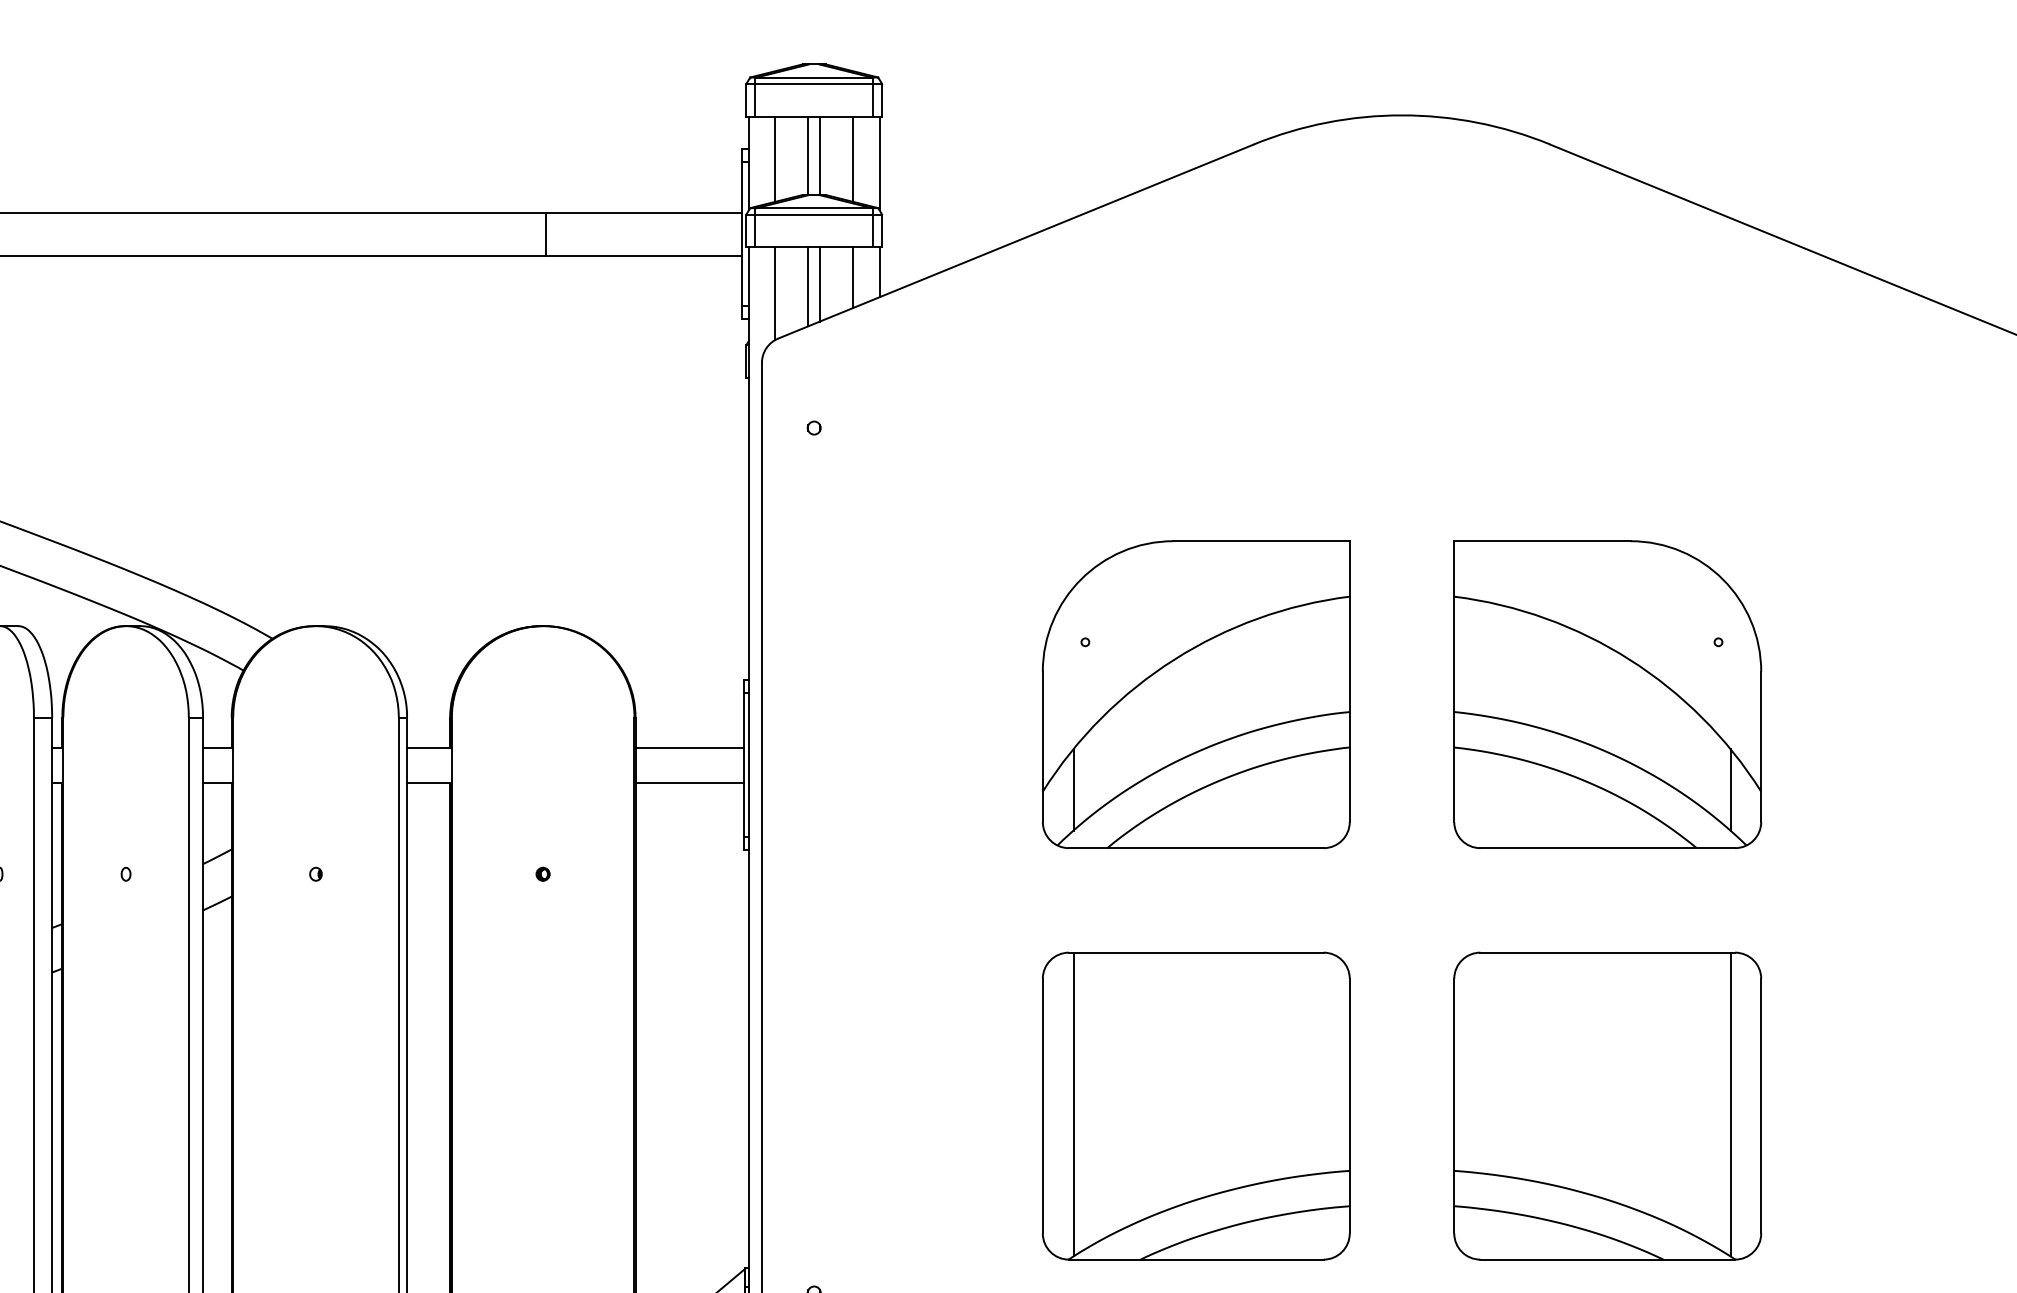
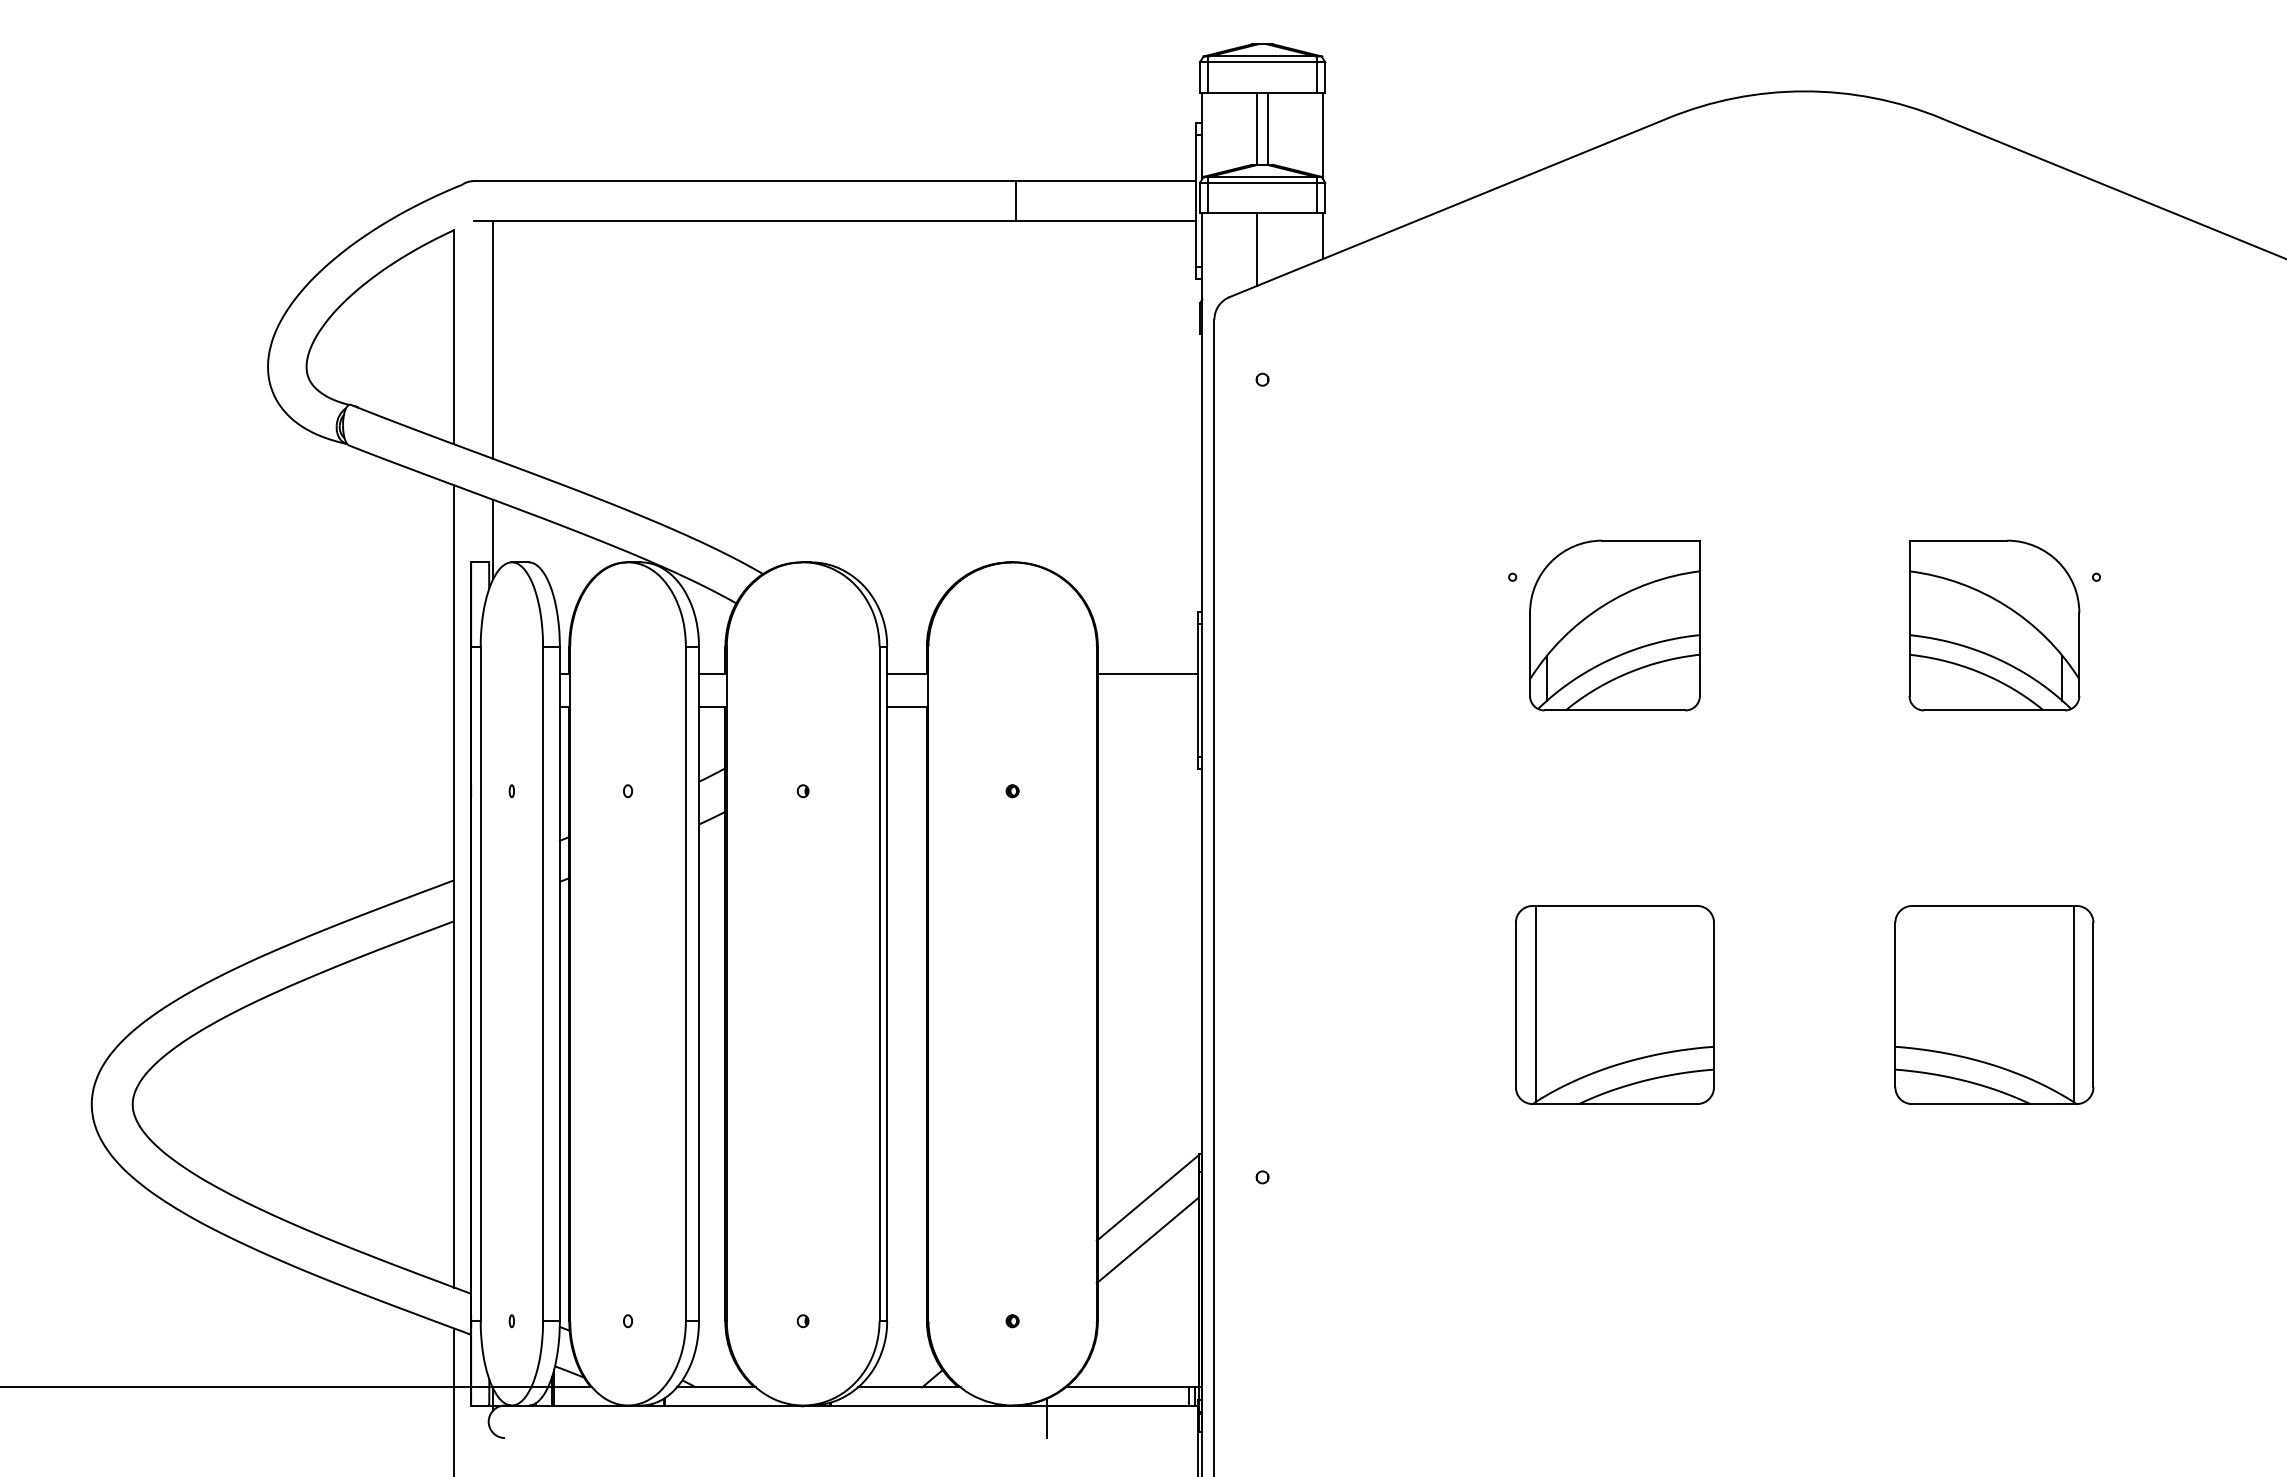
line: (775, 158) -> (1226, 131), removed
line: (853, 158) -> (1298, 131), removed
line: (853, 277) -> (1298, 240), removed
line: (820, 284) -> (1268, 247), removed
line: (775, 293) -> (1226, 255), removed
part: (1195, 694) -> (1614, 625), size x0.6
part: (1607, 694) -> (1994, 625), size x0.6
line: (689, 782) -> (1147, 706), removed
part: (1195, 1105) -> (1614, 1004), size x0.7
part: (1607, 1105) -> (1994, 1004), size x0.7

